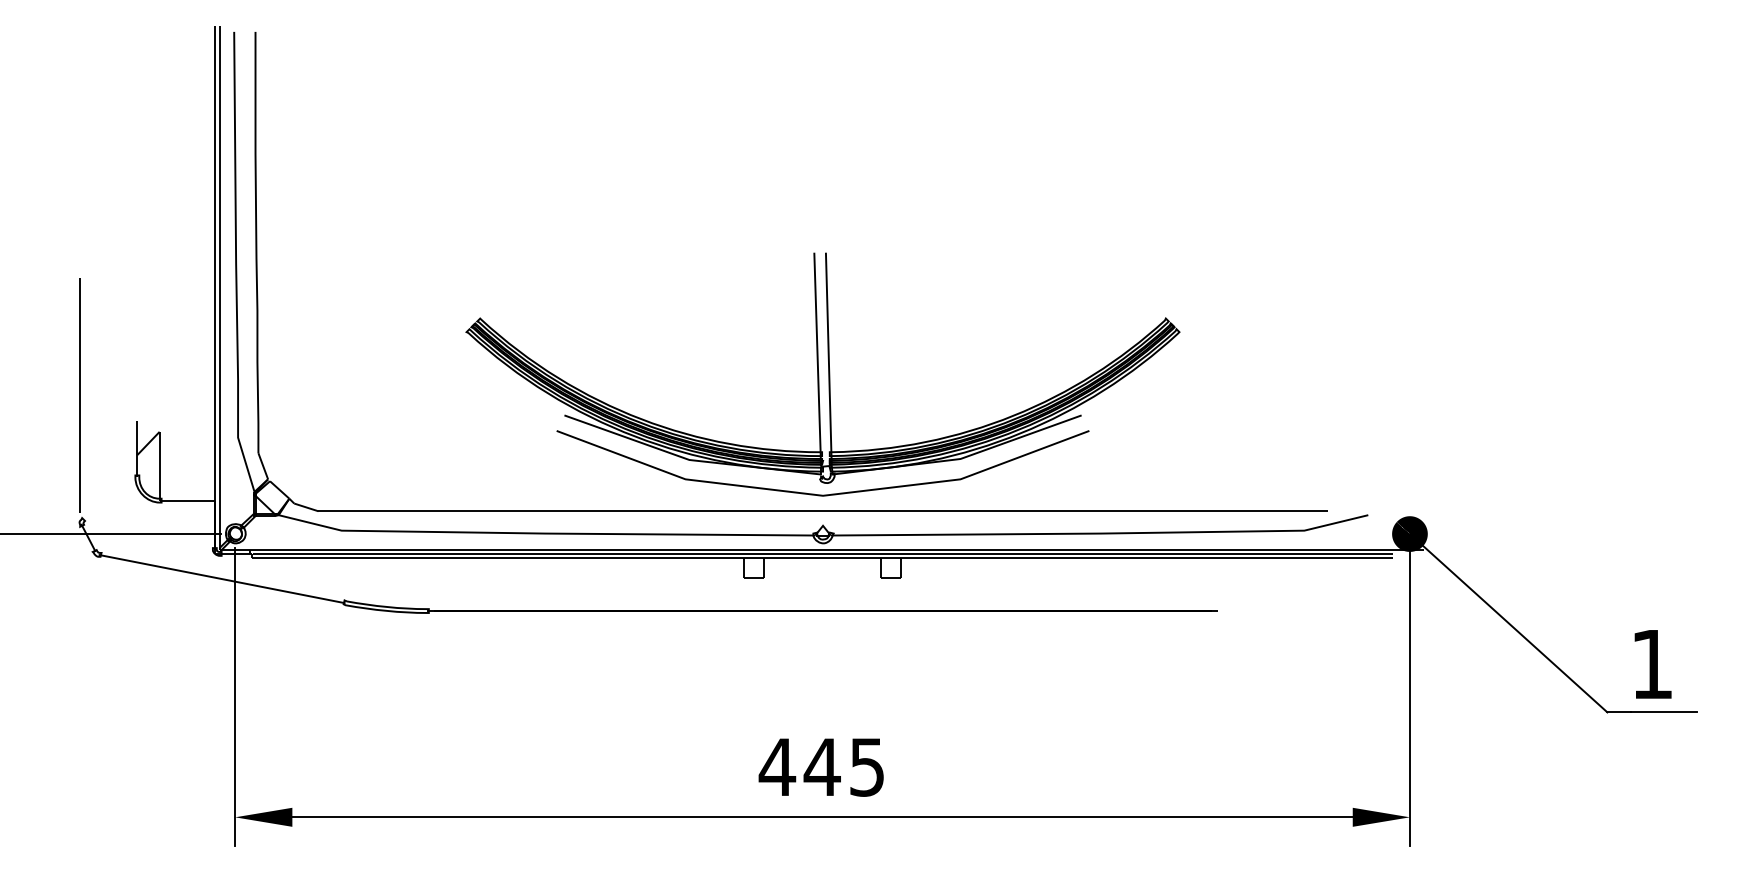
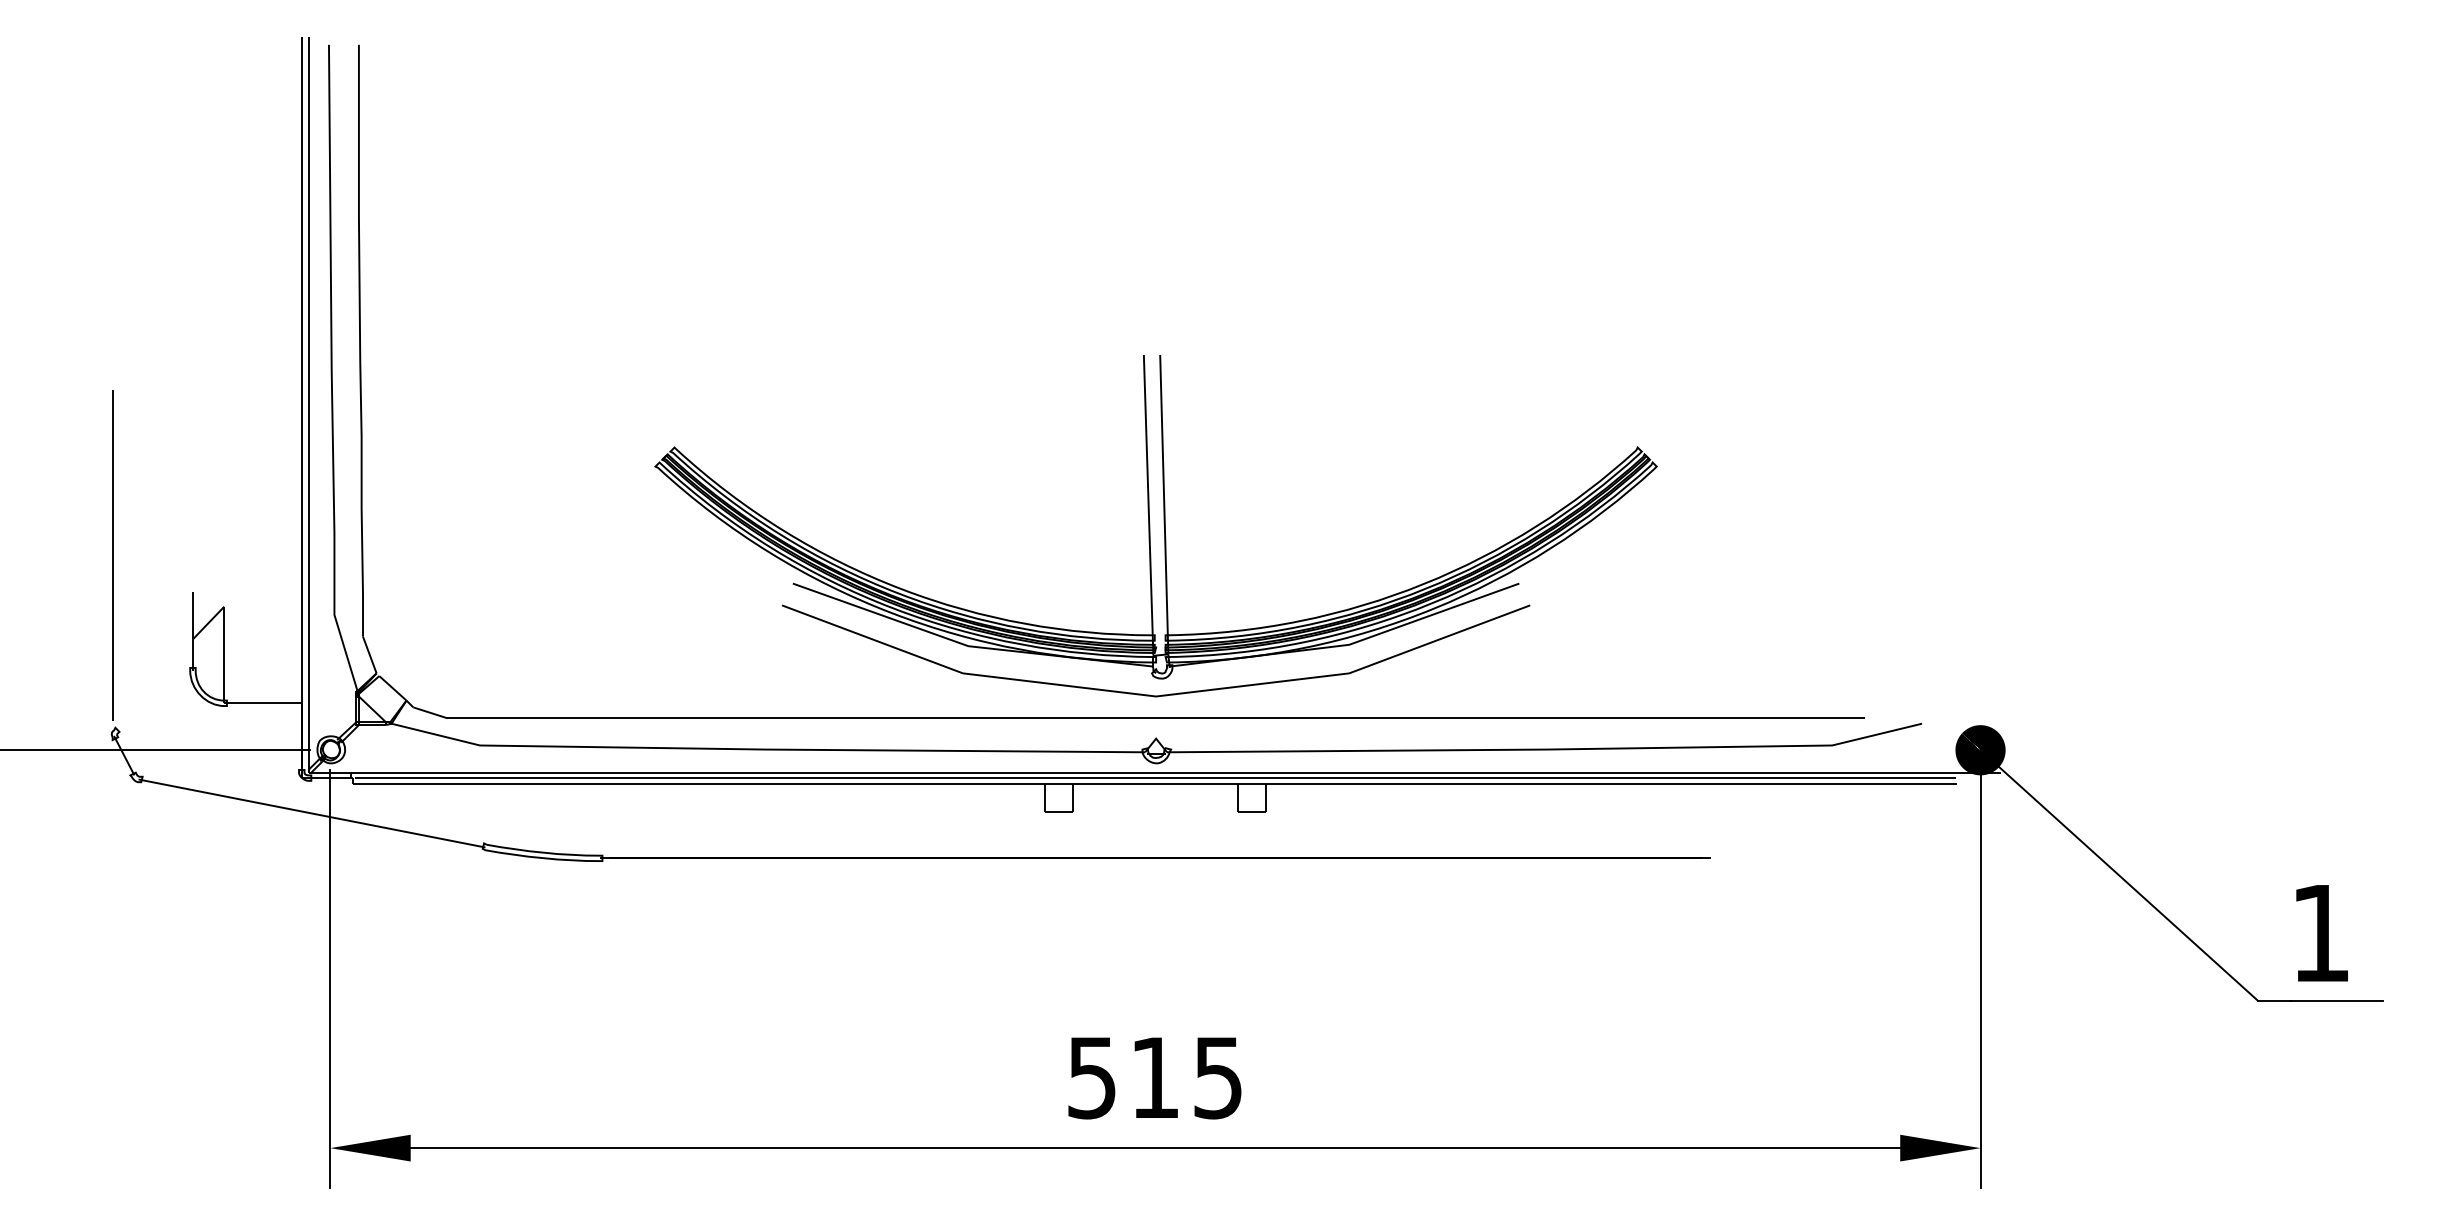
text: (799, 767) -> (1123, 1078), 445 -> 515

